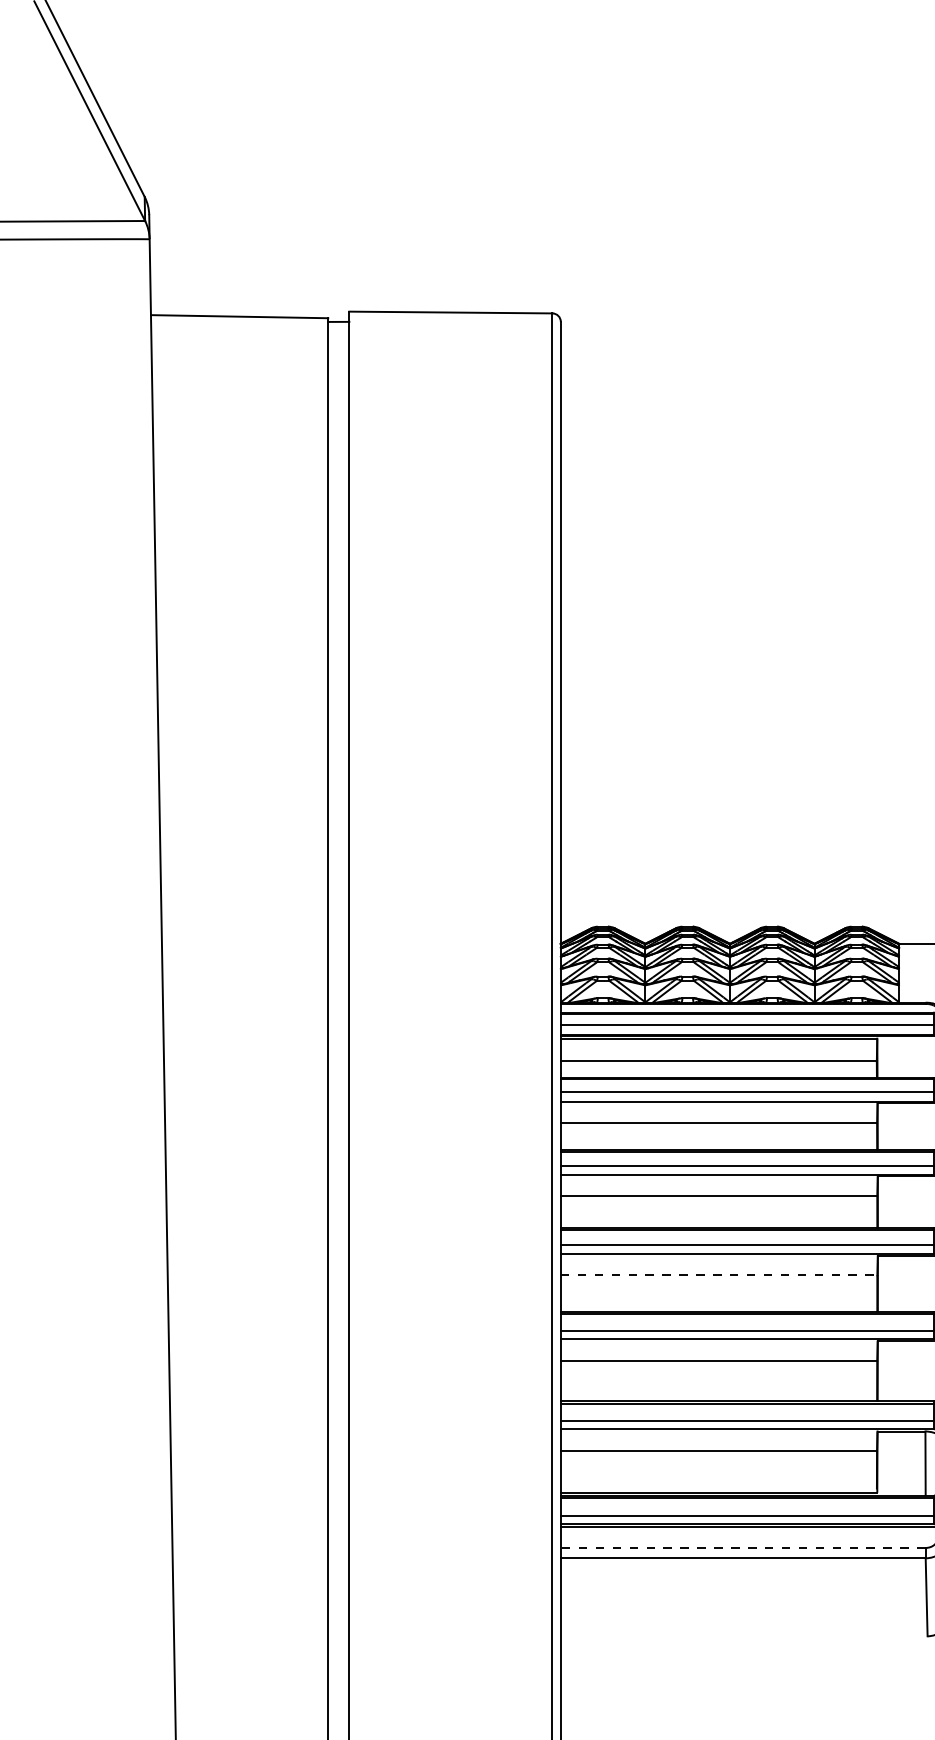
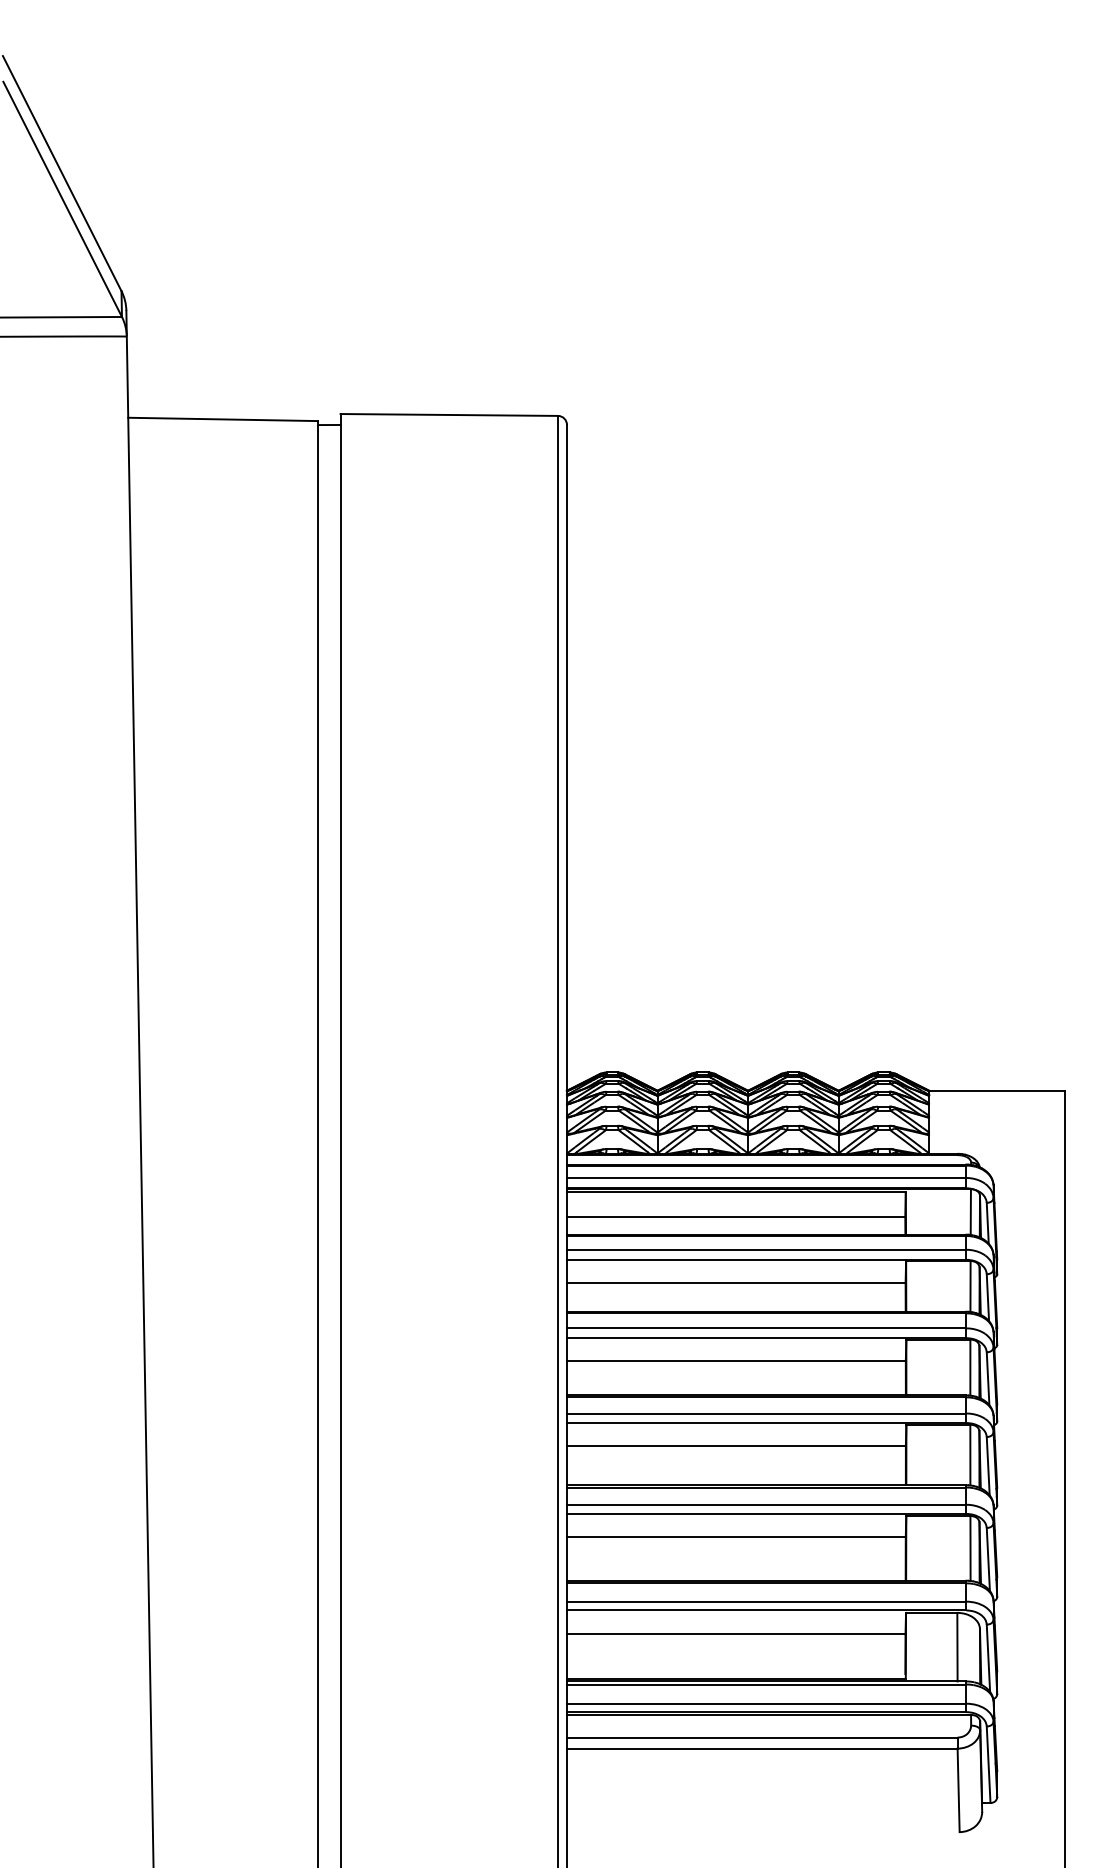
line: (719, 1275) -> (736, 1445), dashed -> solid
line: (742, 1547) -> (761, 1737), dashed -> solid

